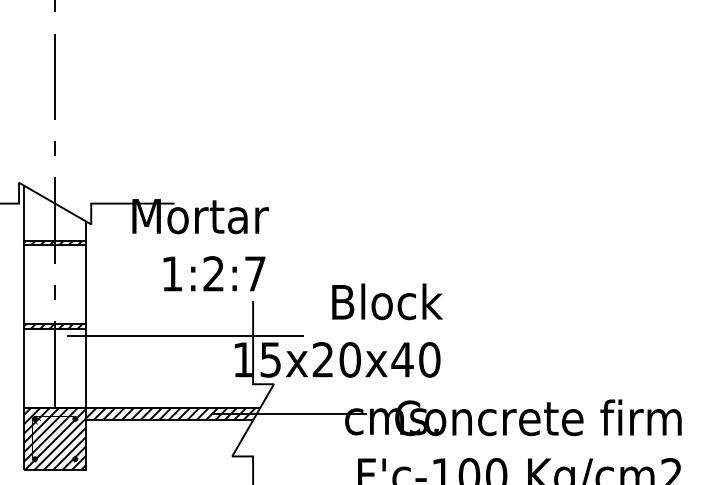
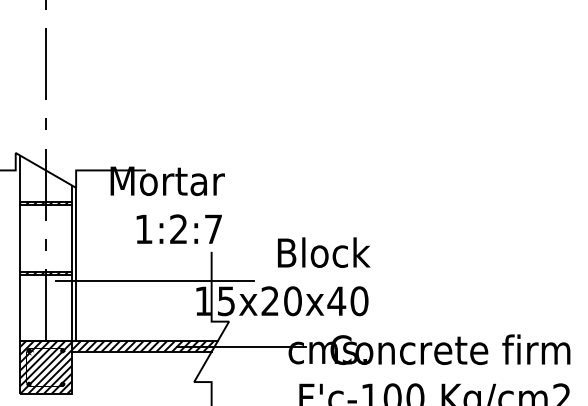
line: (90, 315) -> (75, 264), added

